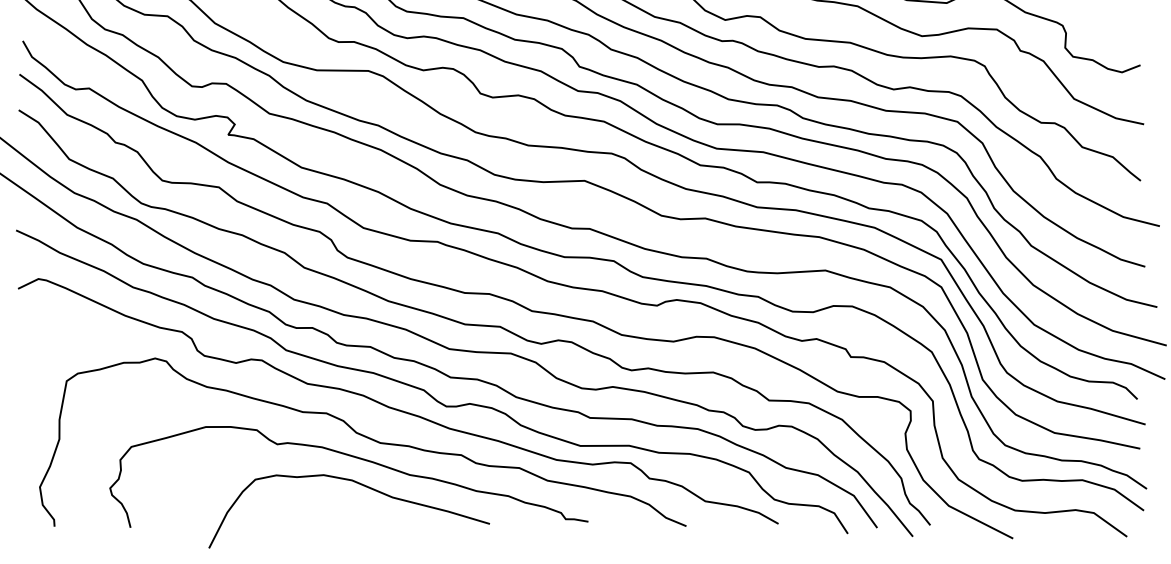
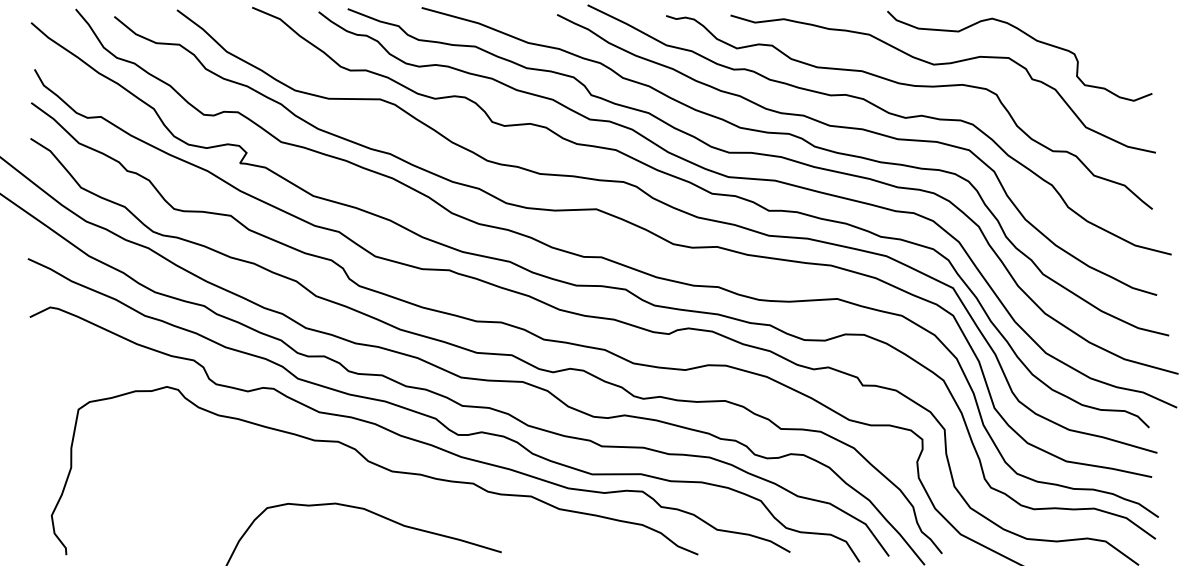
curve: (354, 458) -> (366, 486), removed

